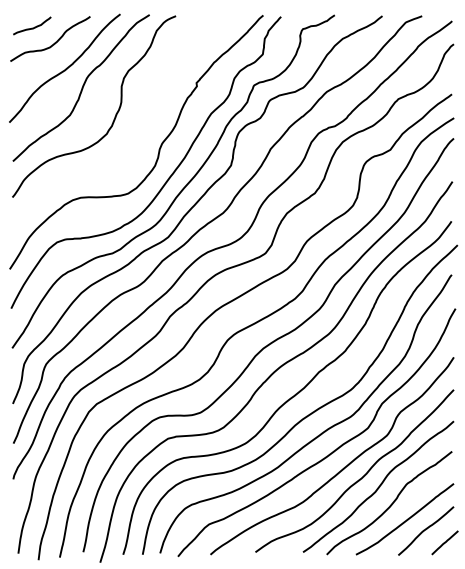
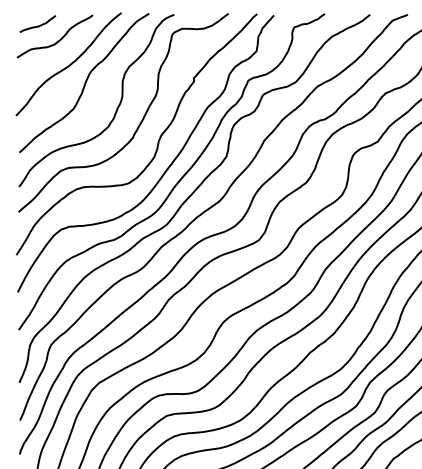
curve: (140, 128) -> (140, 121), added

